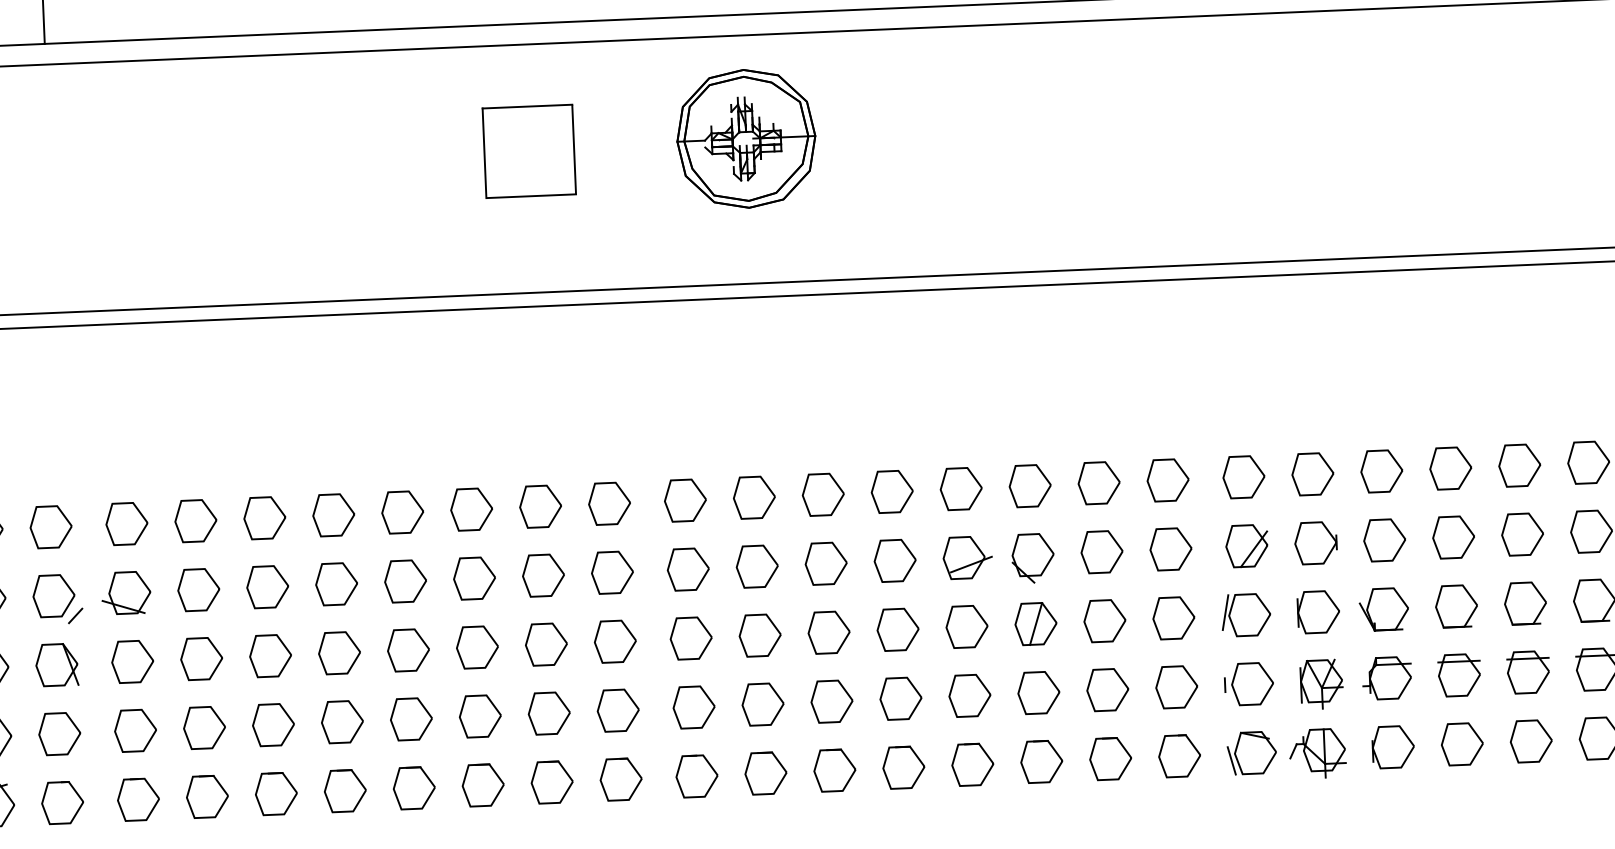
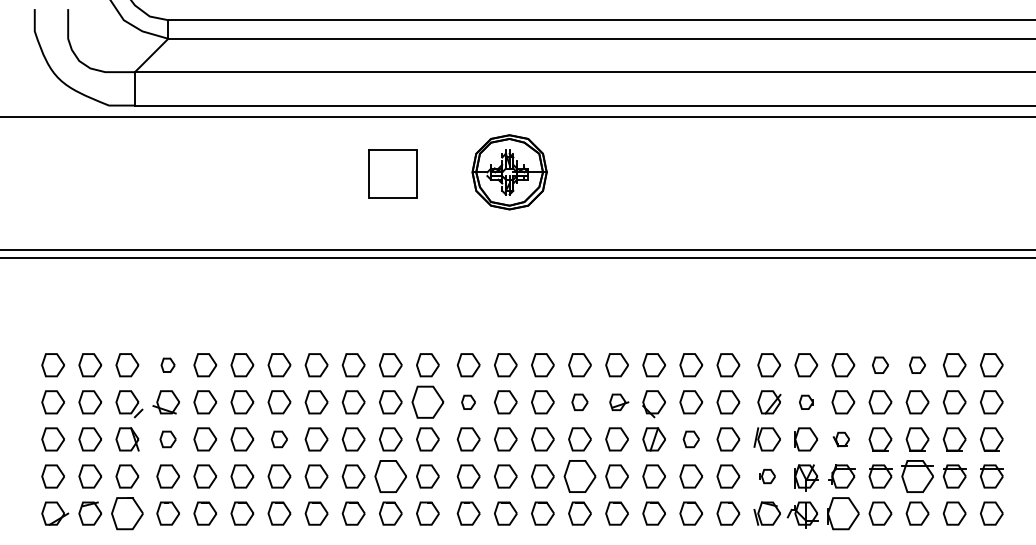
part: (1519, 466) -> (917, 365), size x0.7
part: (1450, 468) -> (880, 365), size x0.7
part: (125, 524) -> (167, 365), size x0.6
part: (1316, 543) -> (806, 402), size x0.6
part: (968, 558) -> (619, 402), size x0.7
part: (894, 561) -> (579, 402), size x0.7
part: (687, 569) -> (468, 402), size x0.6
part: (611, 573) -> (427, 402), size x1.4
part: (1383, 609) -> (841, 439), size x0.6
part: (1105, 621) -> (691, 439), size x0.7
part: (339, 653) -> (279, 439), size x0.7
part: (131, 662) -> (167, 439), size x0.7
part: (1528, 672) -> (917, 476), size x1.4
part: (1249, 684) -> (767, 476), size x0.6
part: (899, 698) -> (579, 476), size x1.4
part: (548, 713) -> (390, 476), size x1.4
part: (1393, 746) -> (843, 513), size x1.4
part: (62, 802) -> (127, 513), size x1.4

